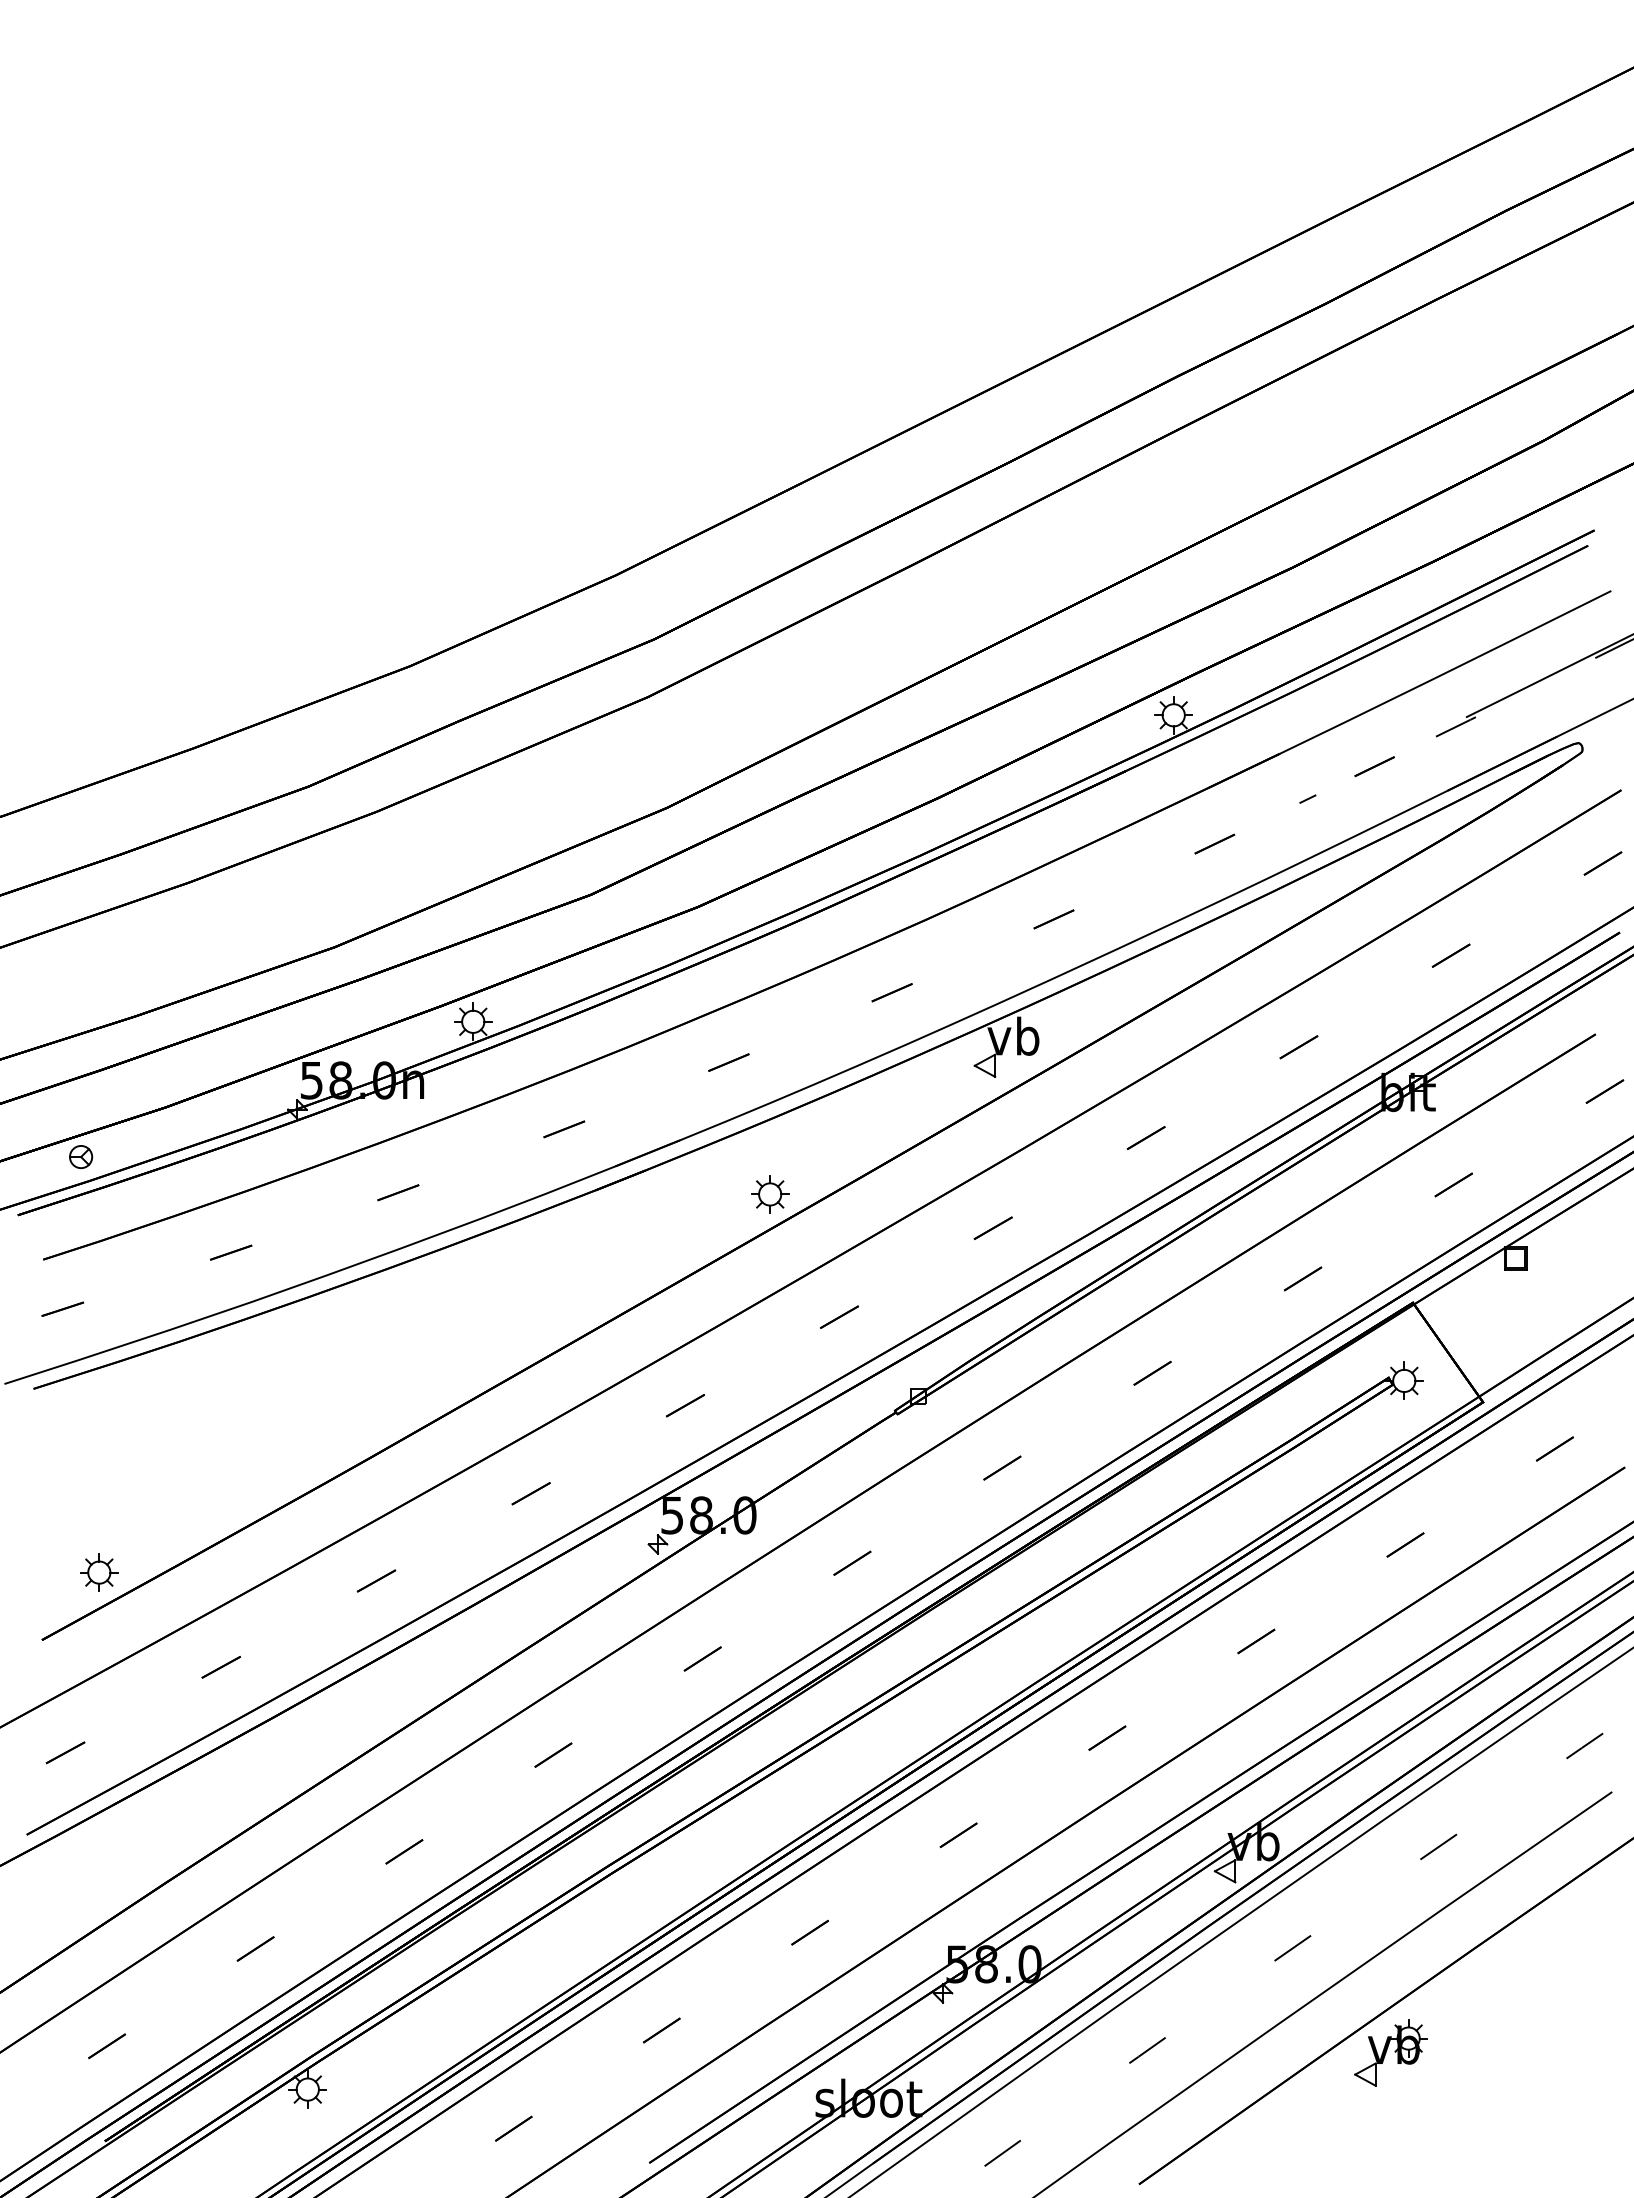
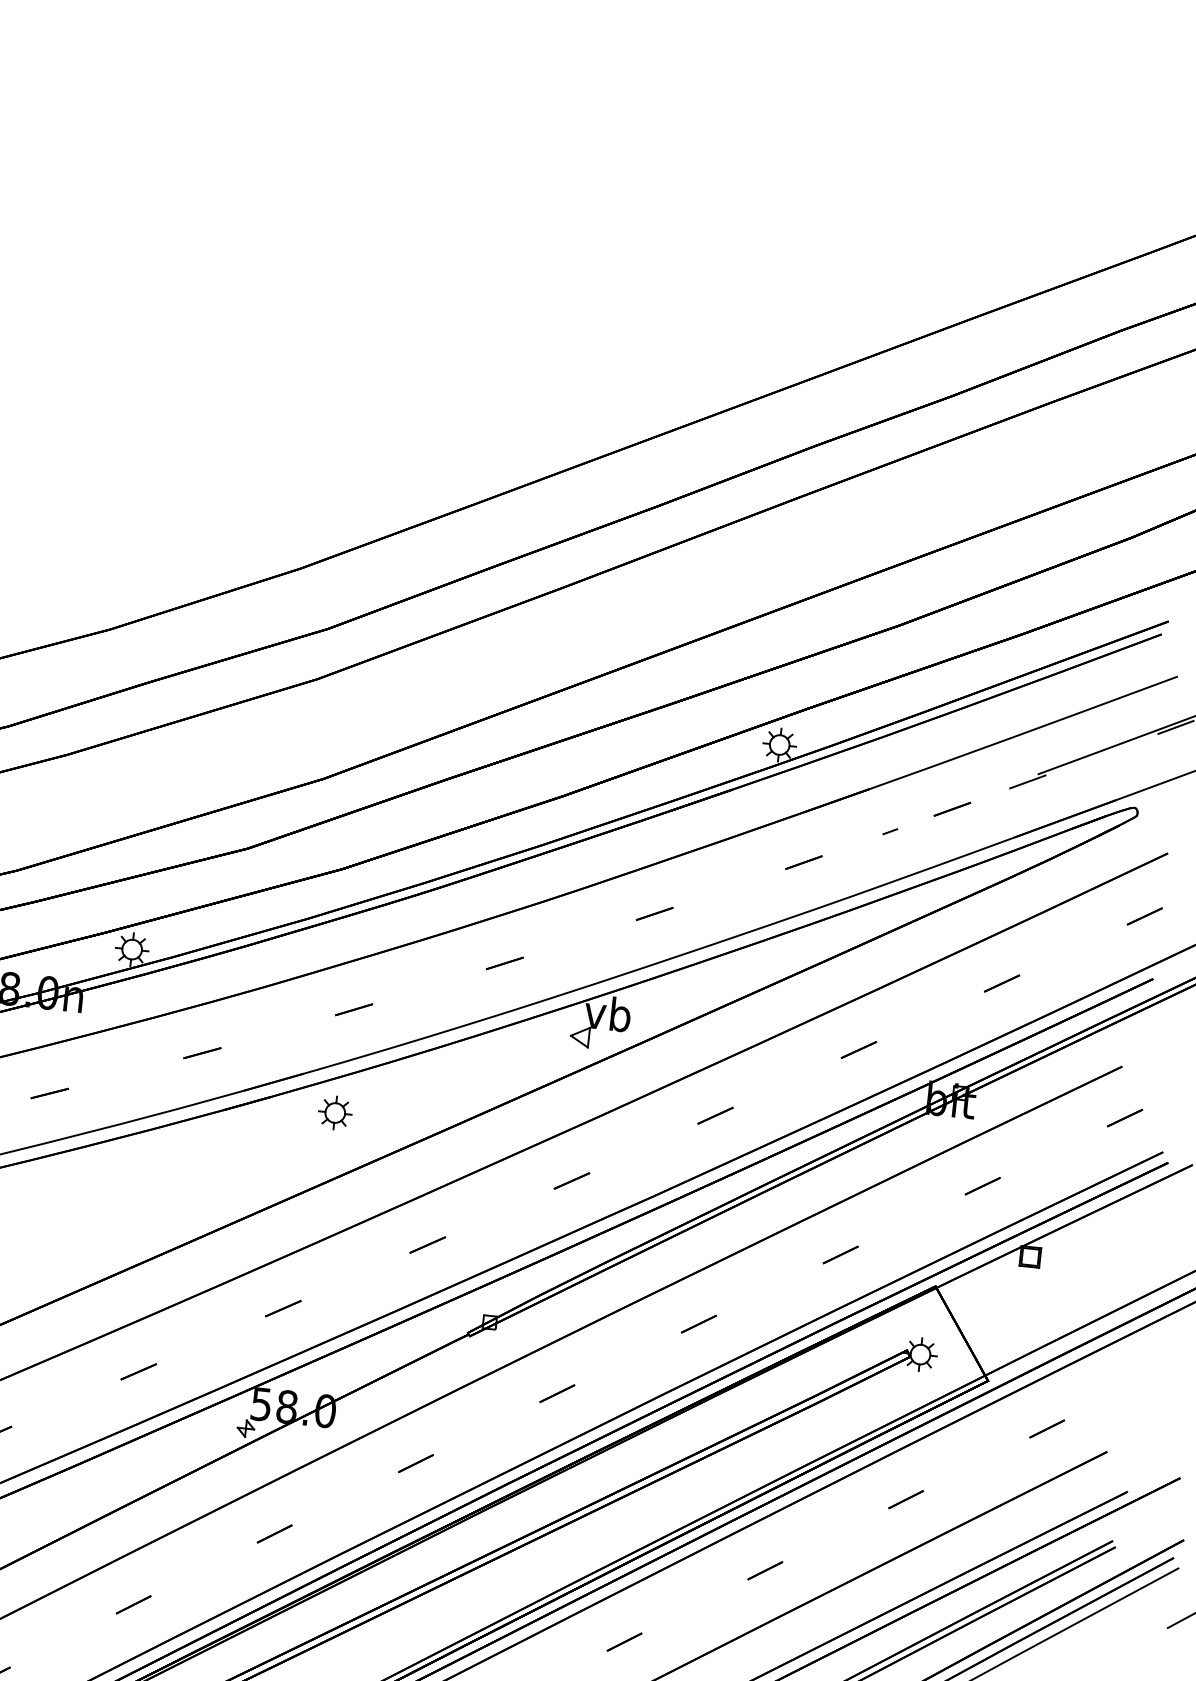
part: (770, 1194) -> (335, 1113), moved

